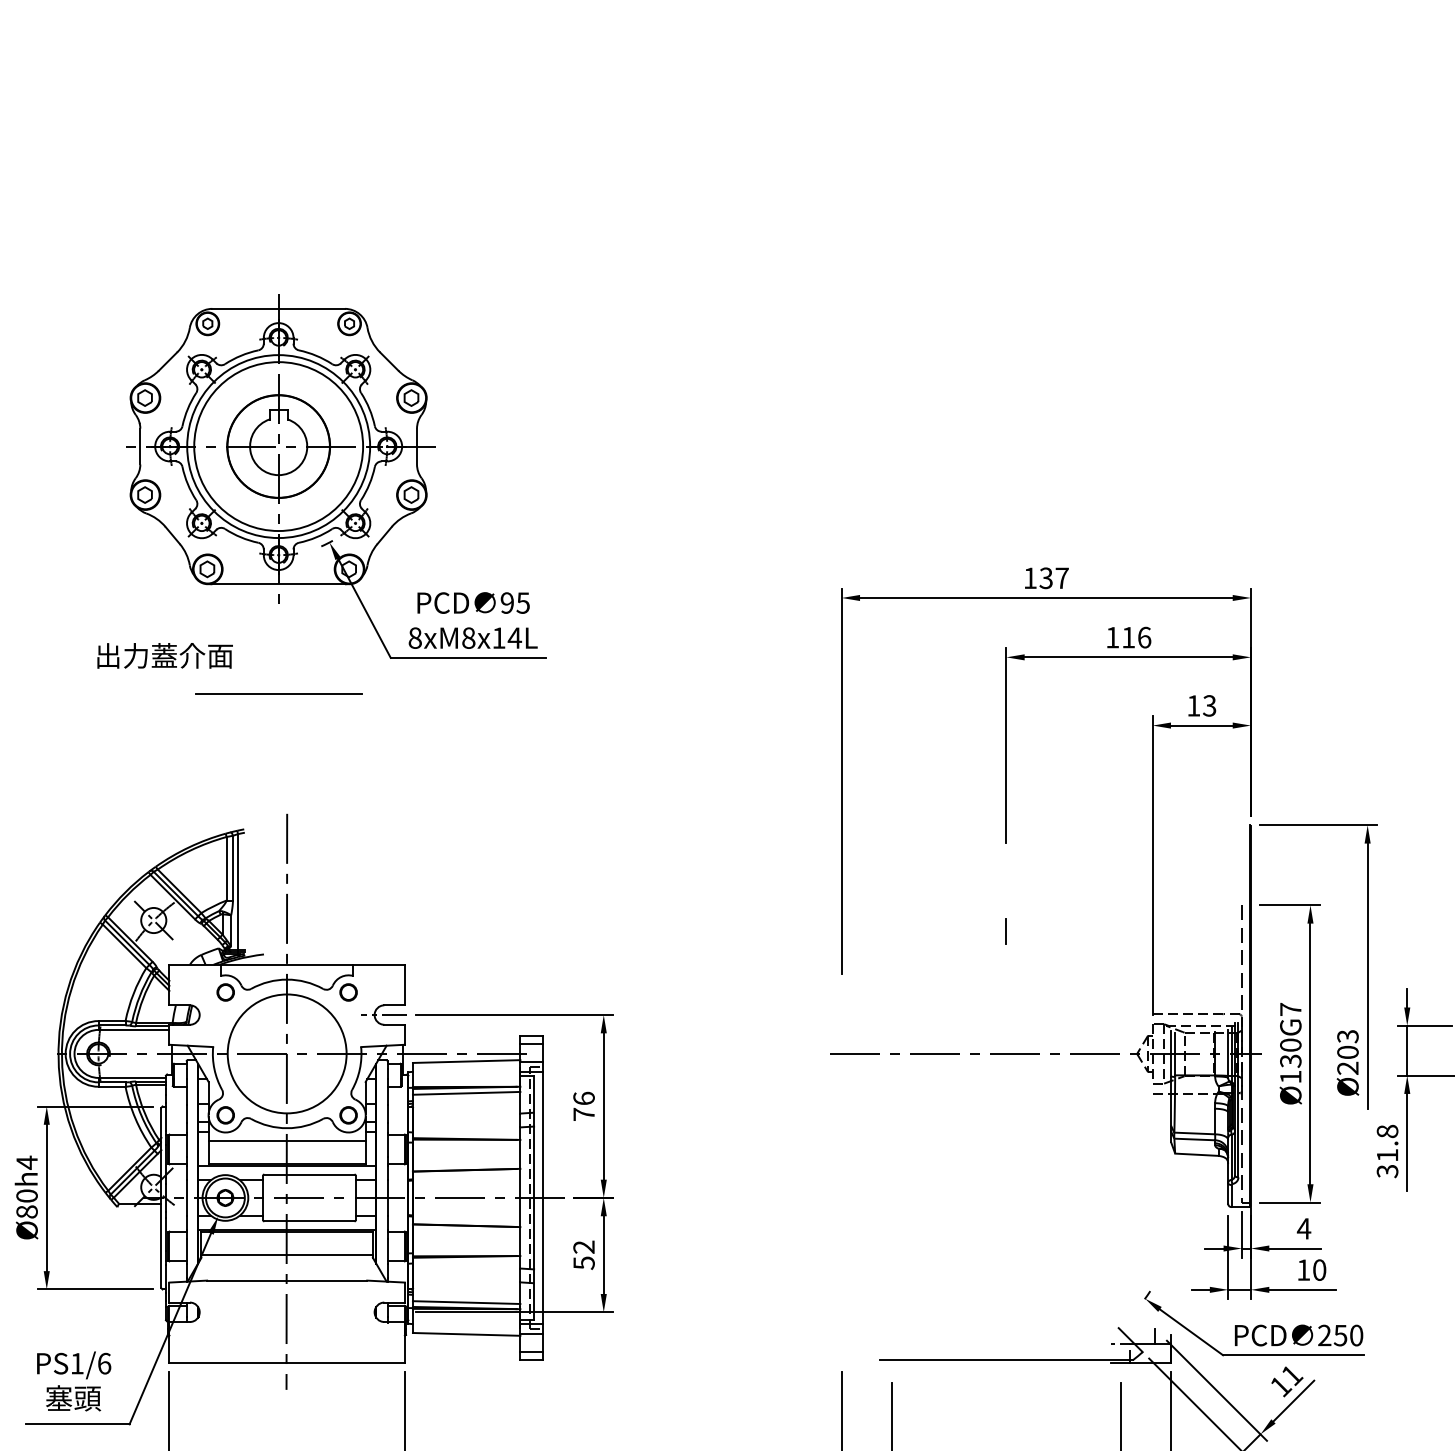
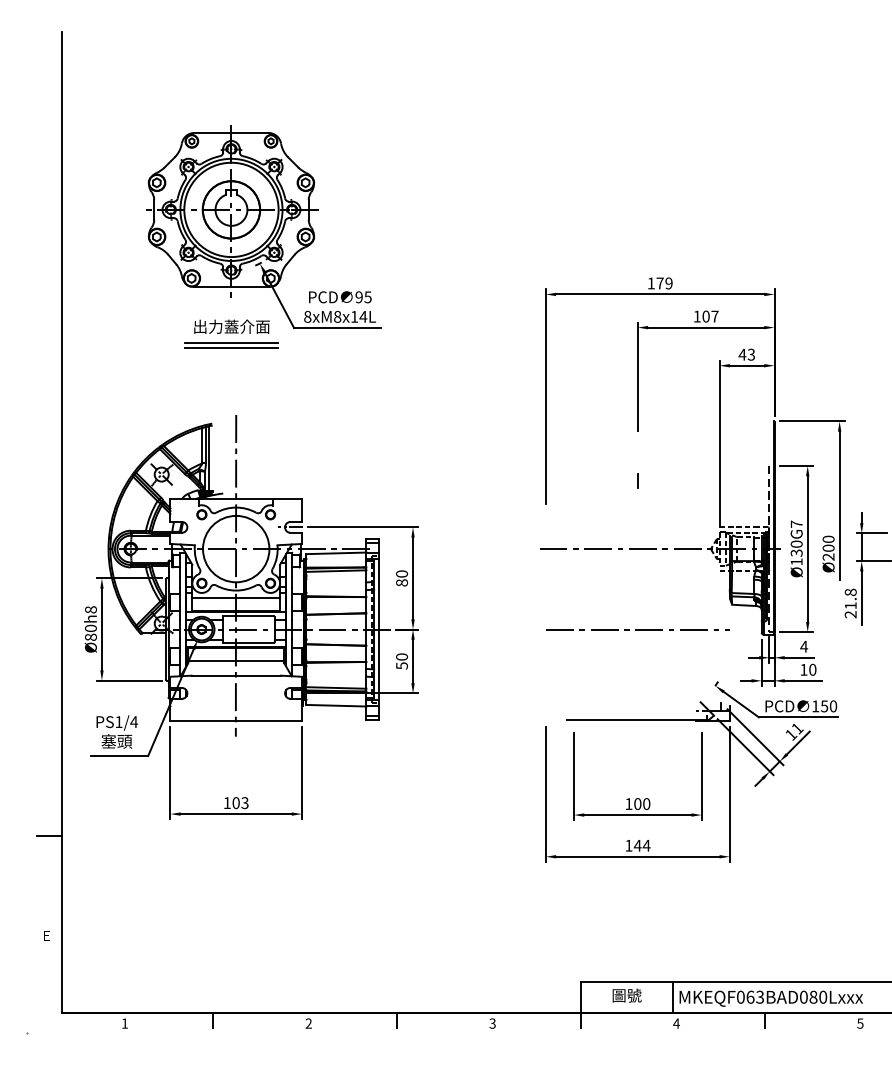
text: (1054, 578) -> (664, 283), 137 -> 179
text: (1136, 637) -> (710, 316), 116 -> 107
text: (164, 655) -> (231, 326), moved
line: (278, 685) -> (231, 343), added
text: (1193, 705) -> (742, 354), 13 -> 43
text: (1347, 1034) -> (828, 538), Ø203 -> Ø200
text: (584, 1106) -> (402, 578), 76 -> 80
text: (26, 1162) -> (90, 609), Ø80h4 -> Ø80h8
text: (1387, 1171) -> (850, 614), 31.8 -> 21.8
line: (1005, 1197) -> (637, 629), added
text: (583, 1246) -> (401, 656), 52 -> 50
text: (1324, 1335) -> (815, 706), 250 -> 150
text: (105, 1364) -> (134, 722), PS1/6 -> PS1/4

